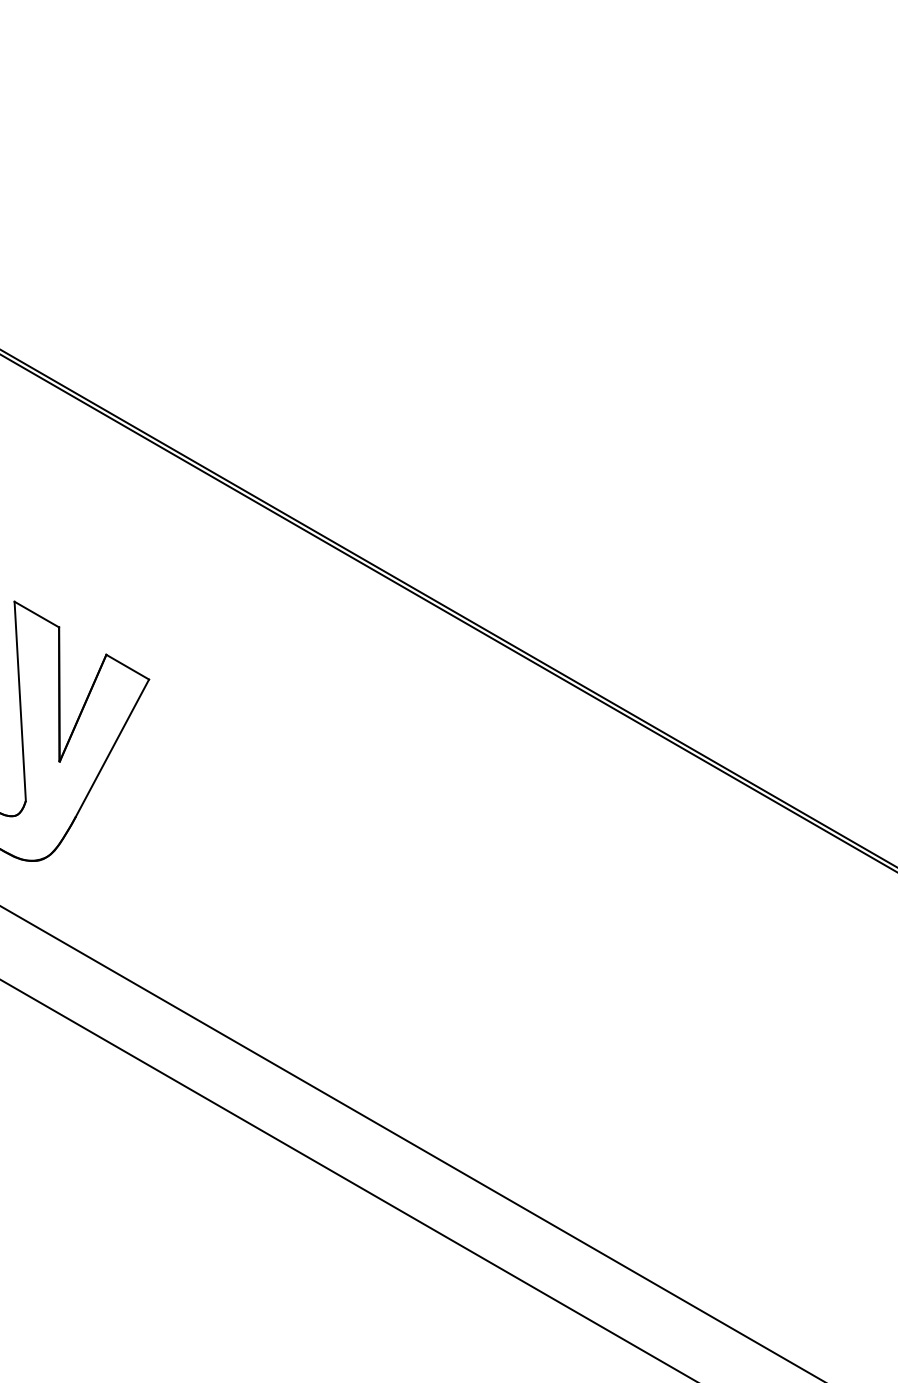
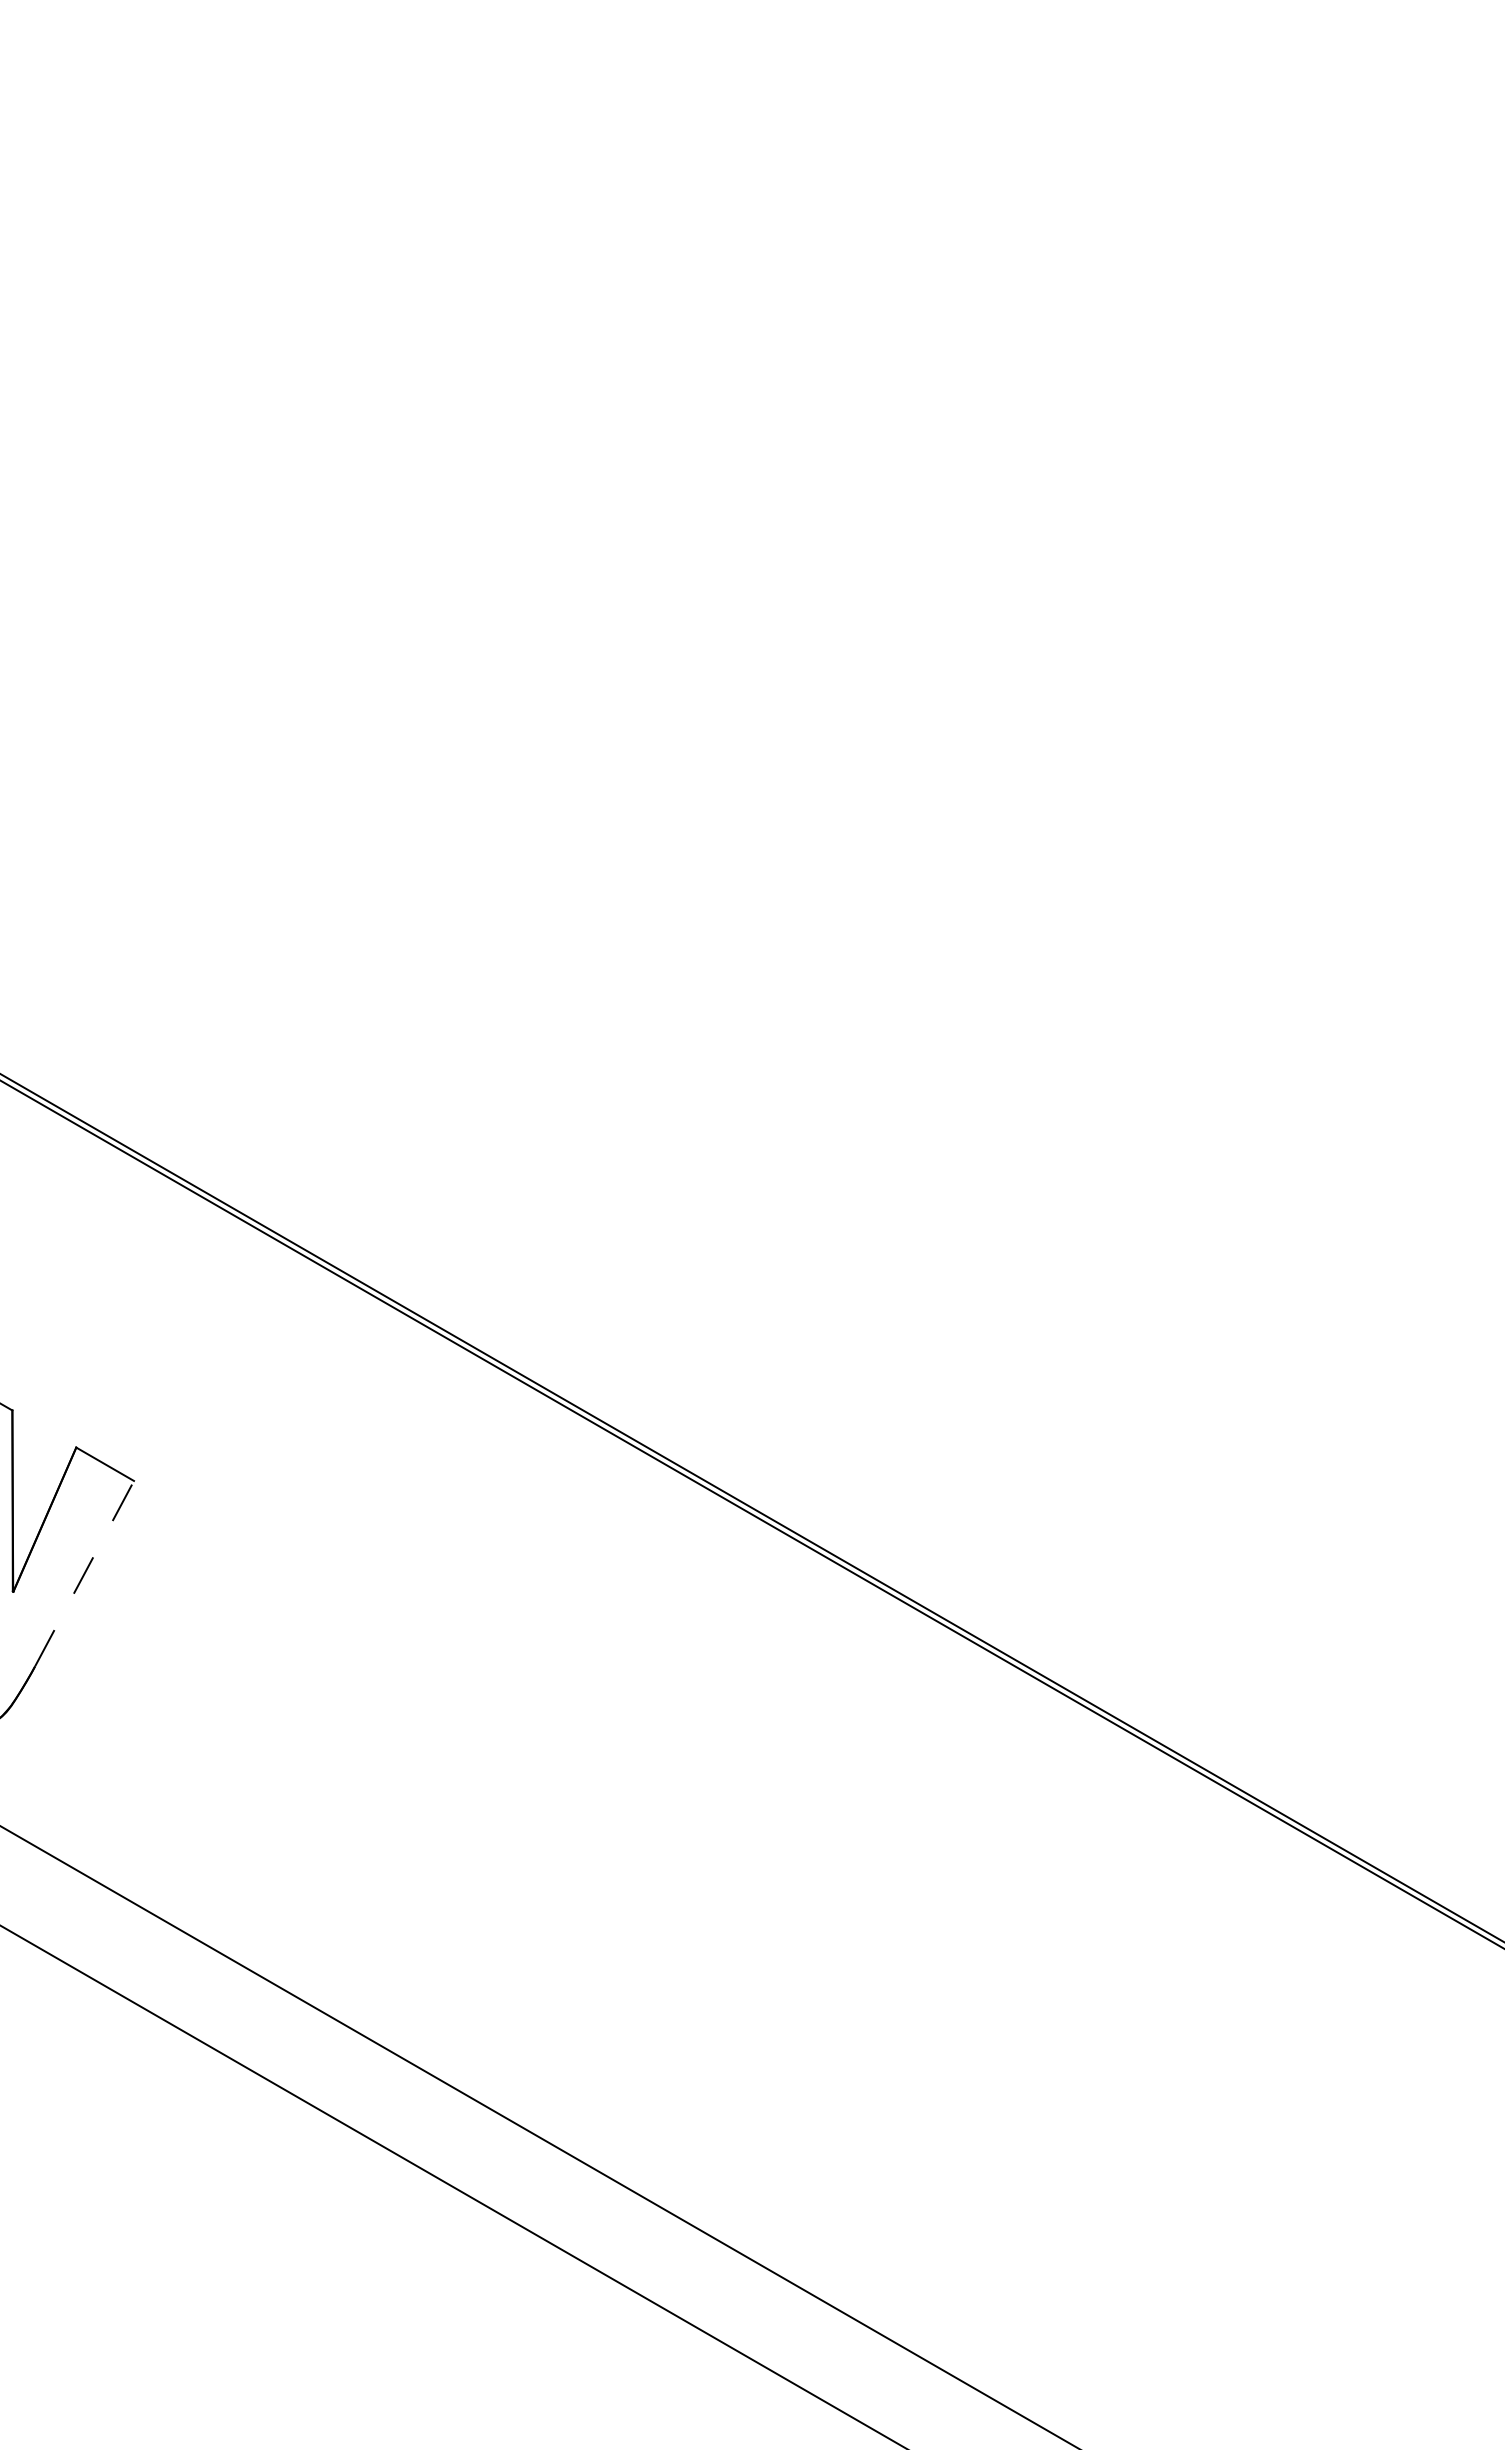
line: (112, 747) -> (84, 1573), solid -> dashed

